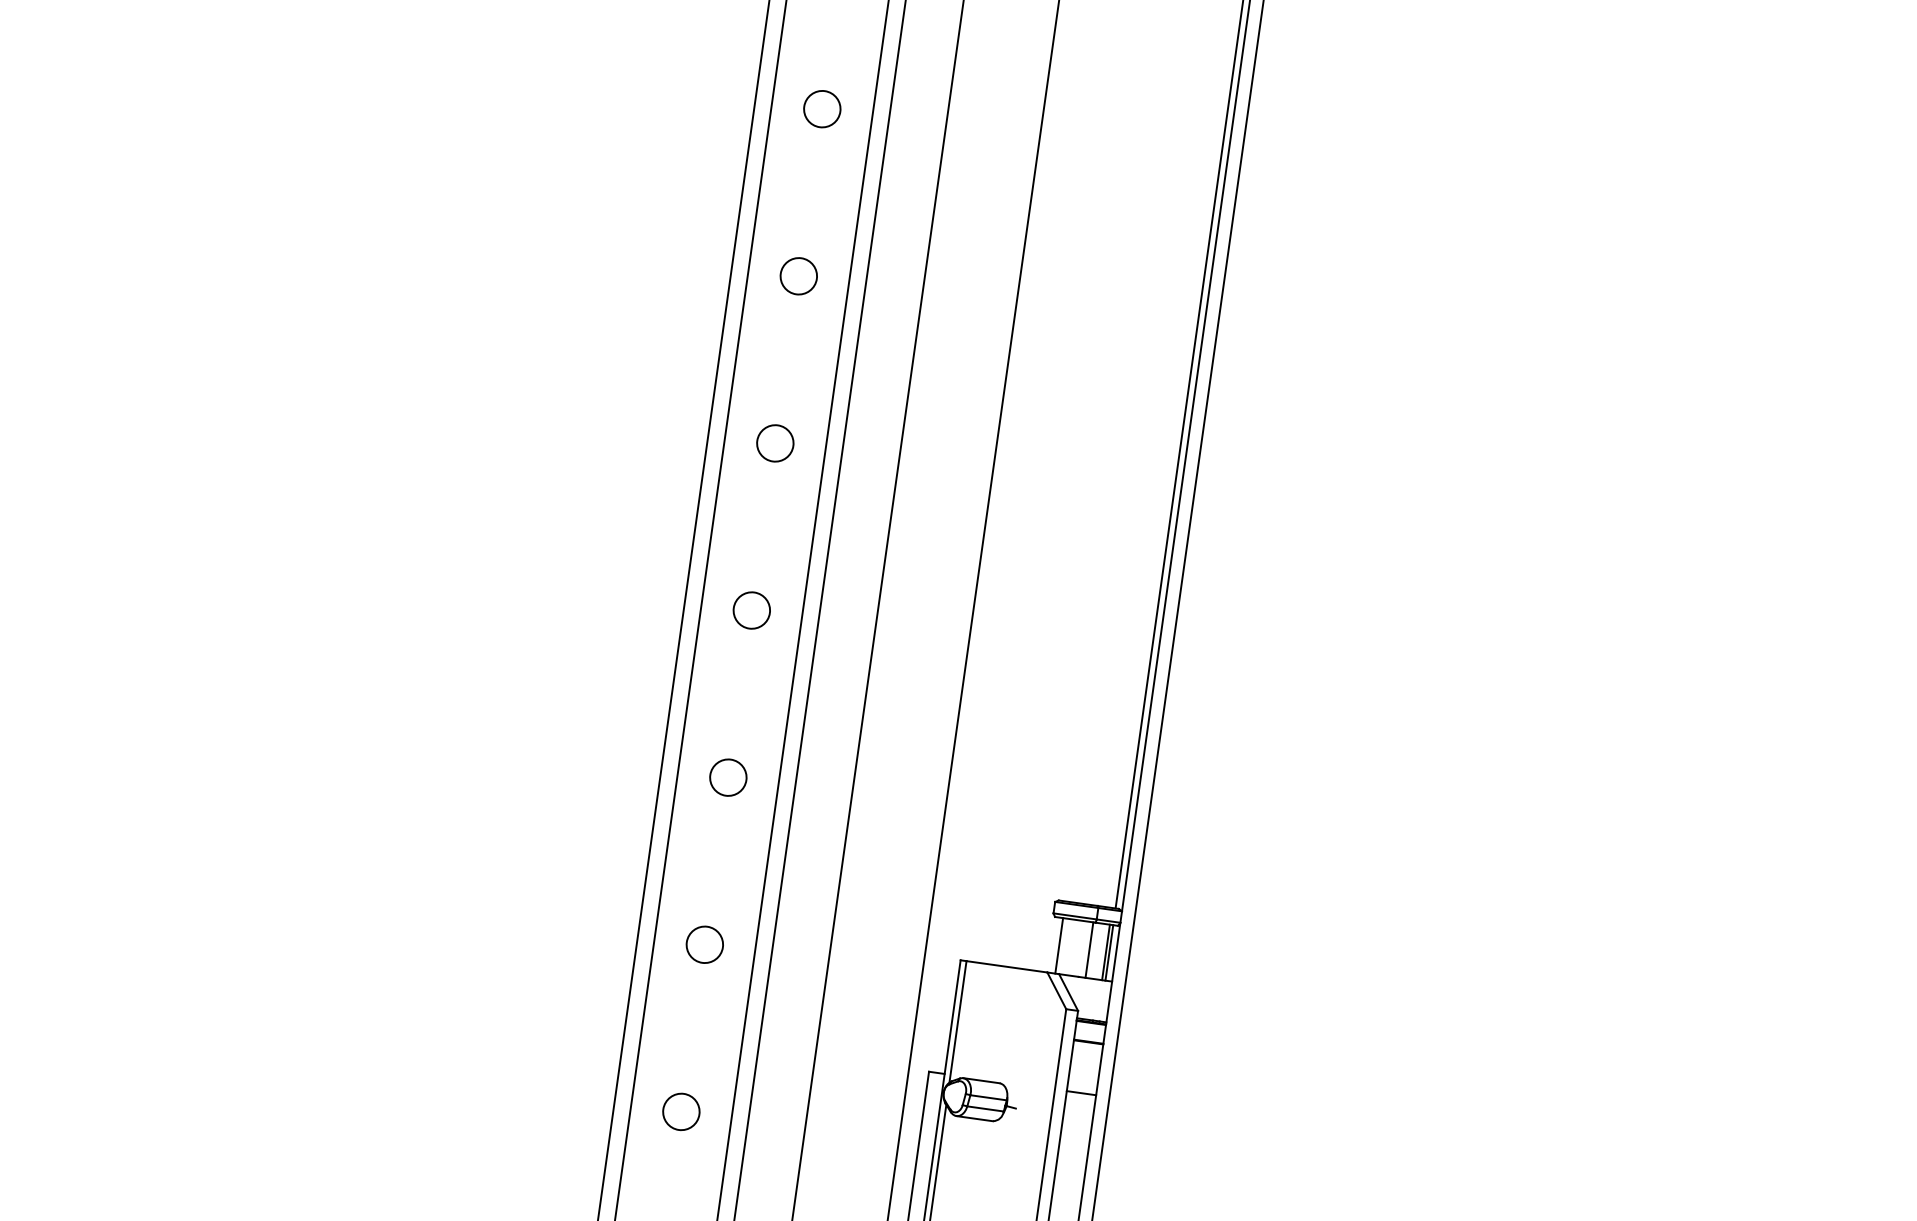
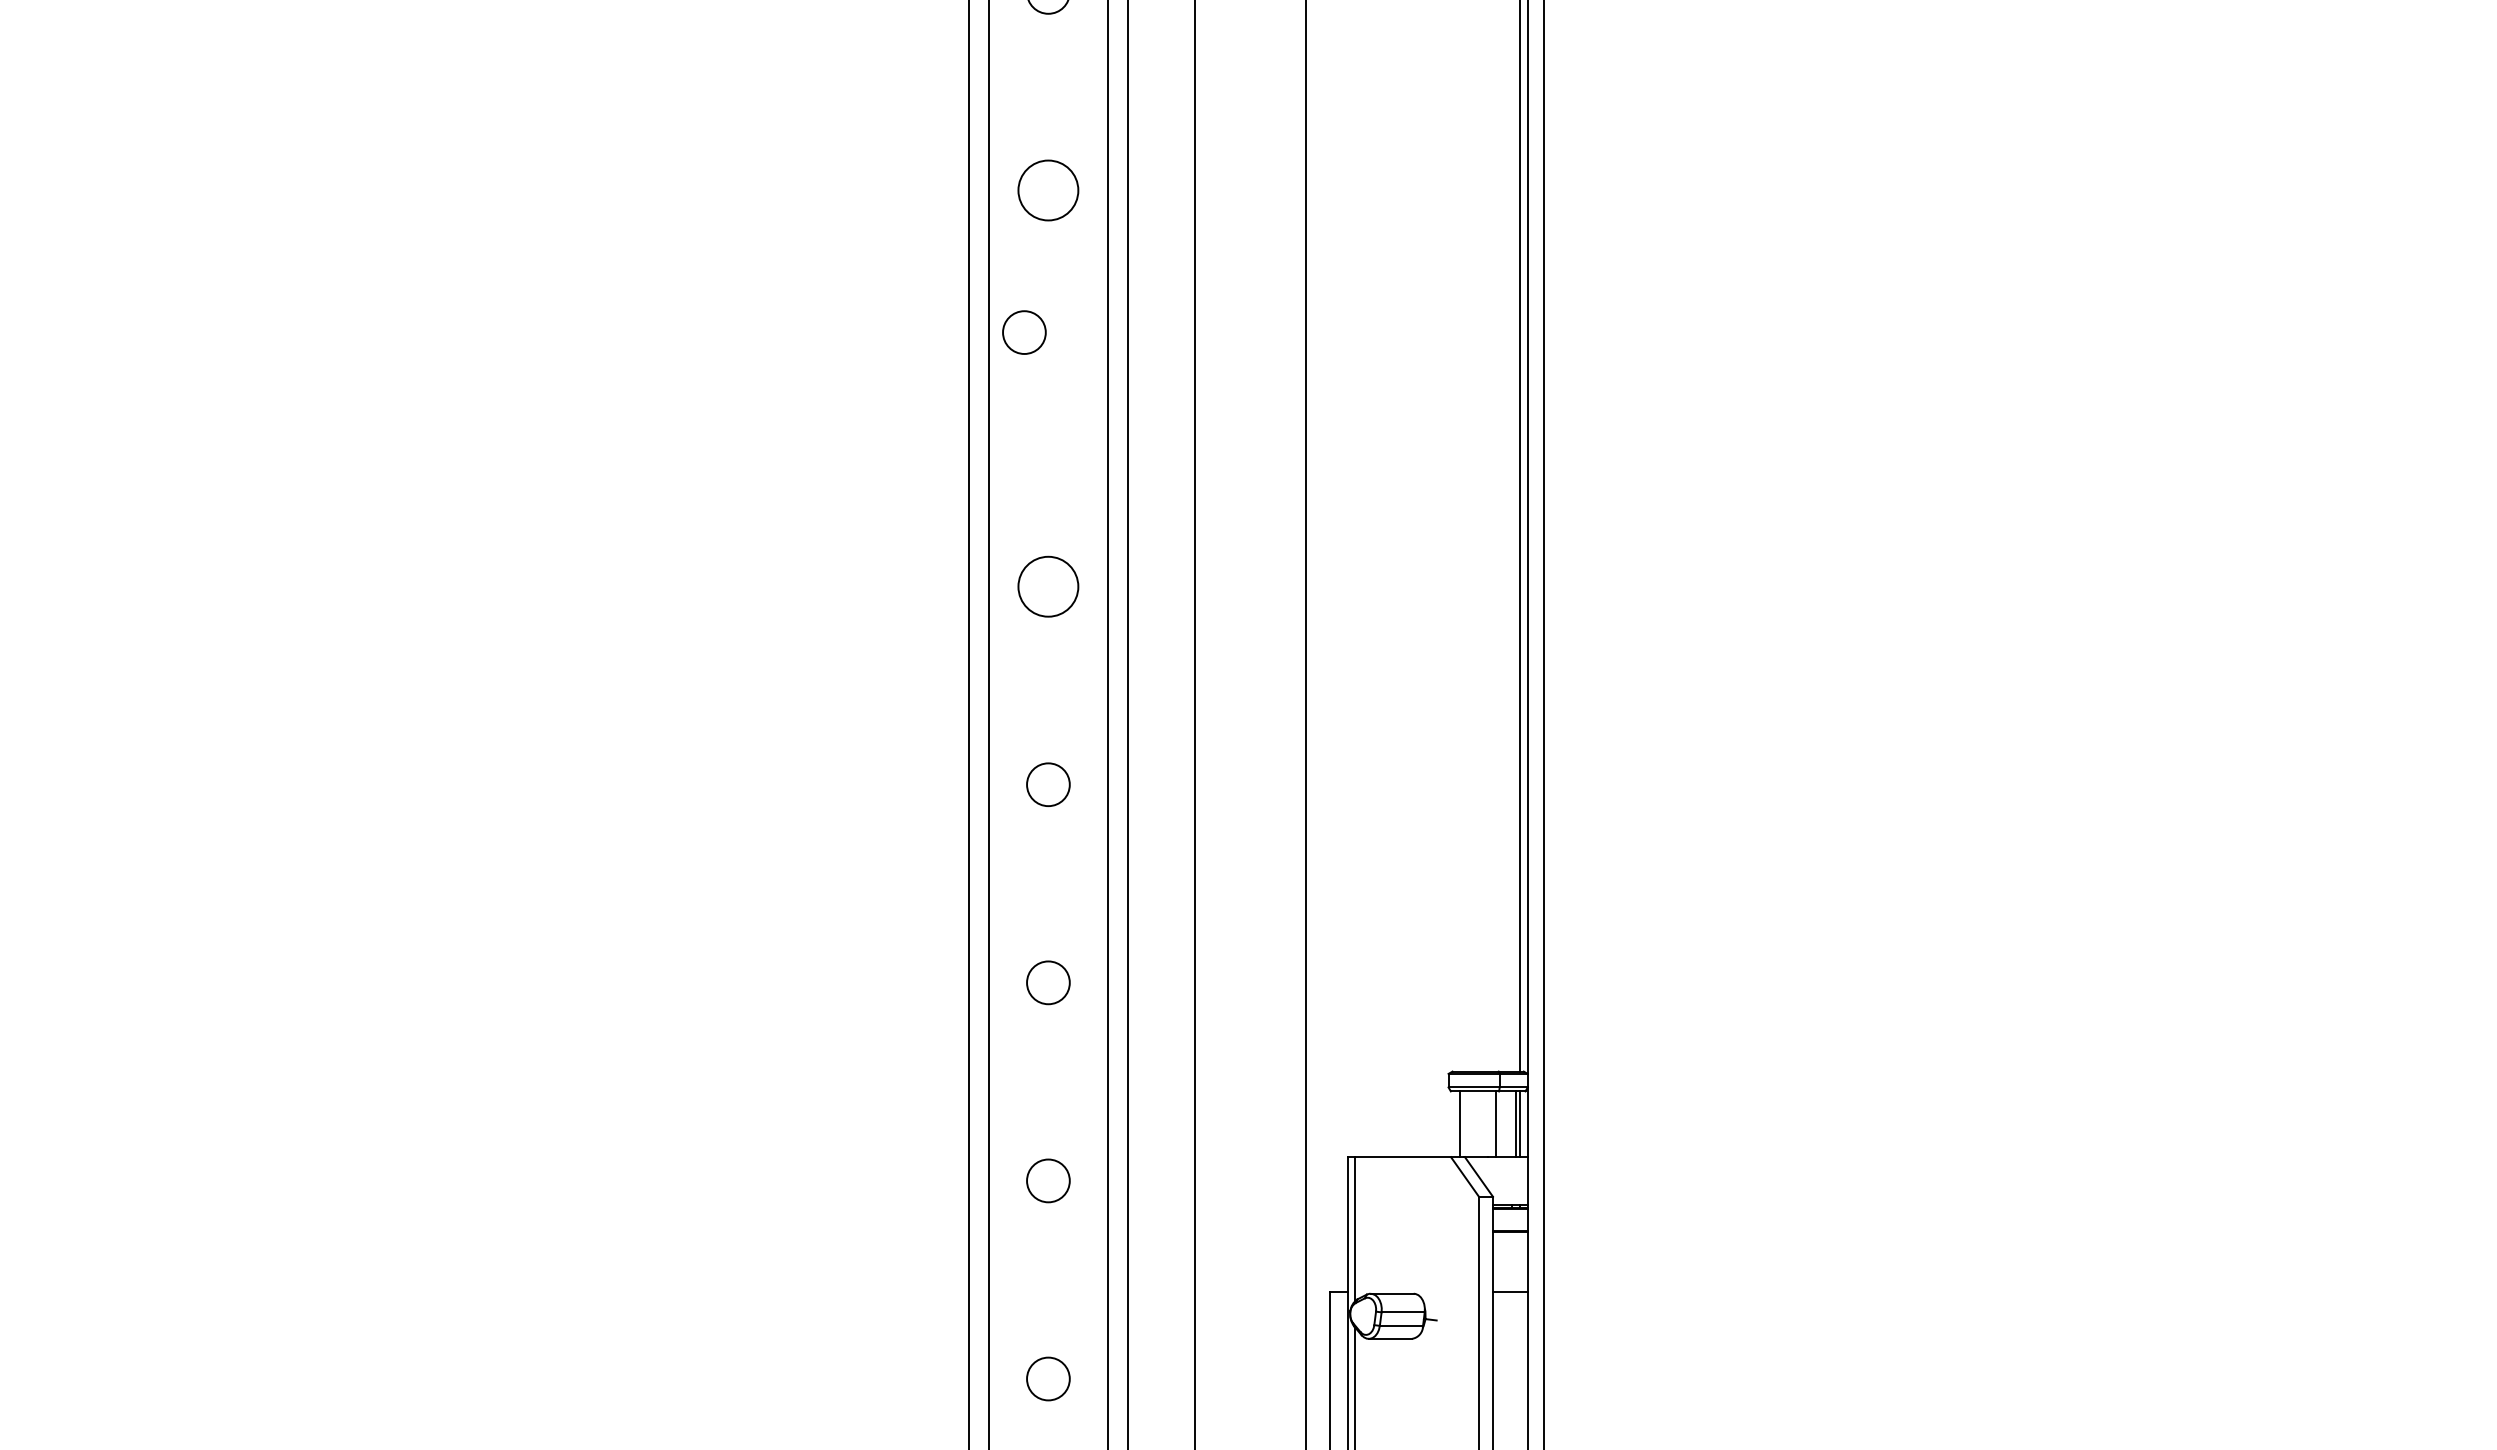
circle: (822, 109) -> (1048, 190), size x1.4
circle: (798, 276) -> (1024, 332), moved
circle: (775, 443) -> (1048, 586), size x1.4

